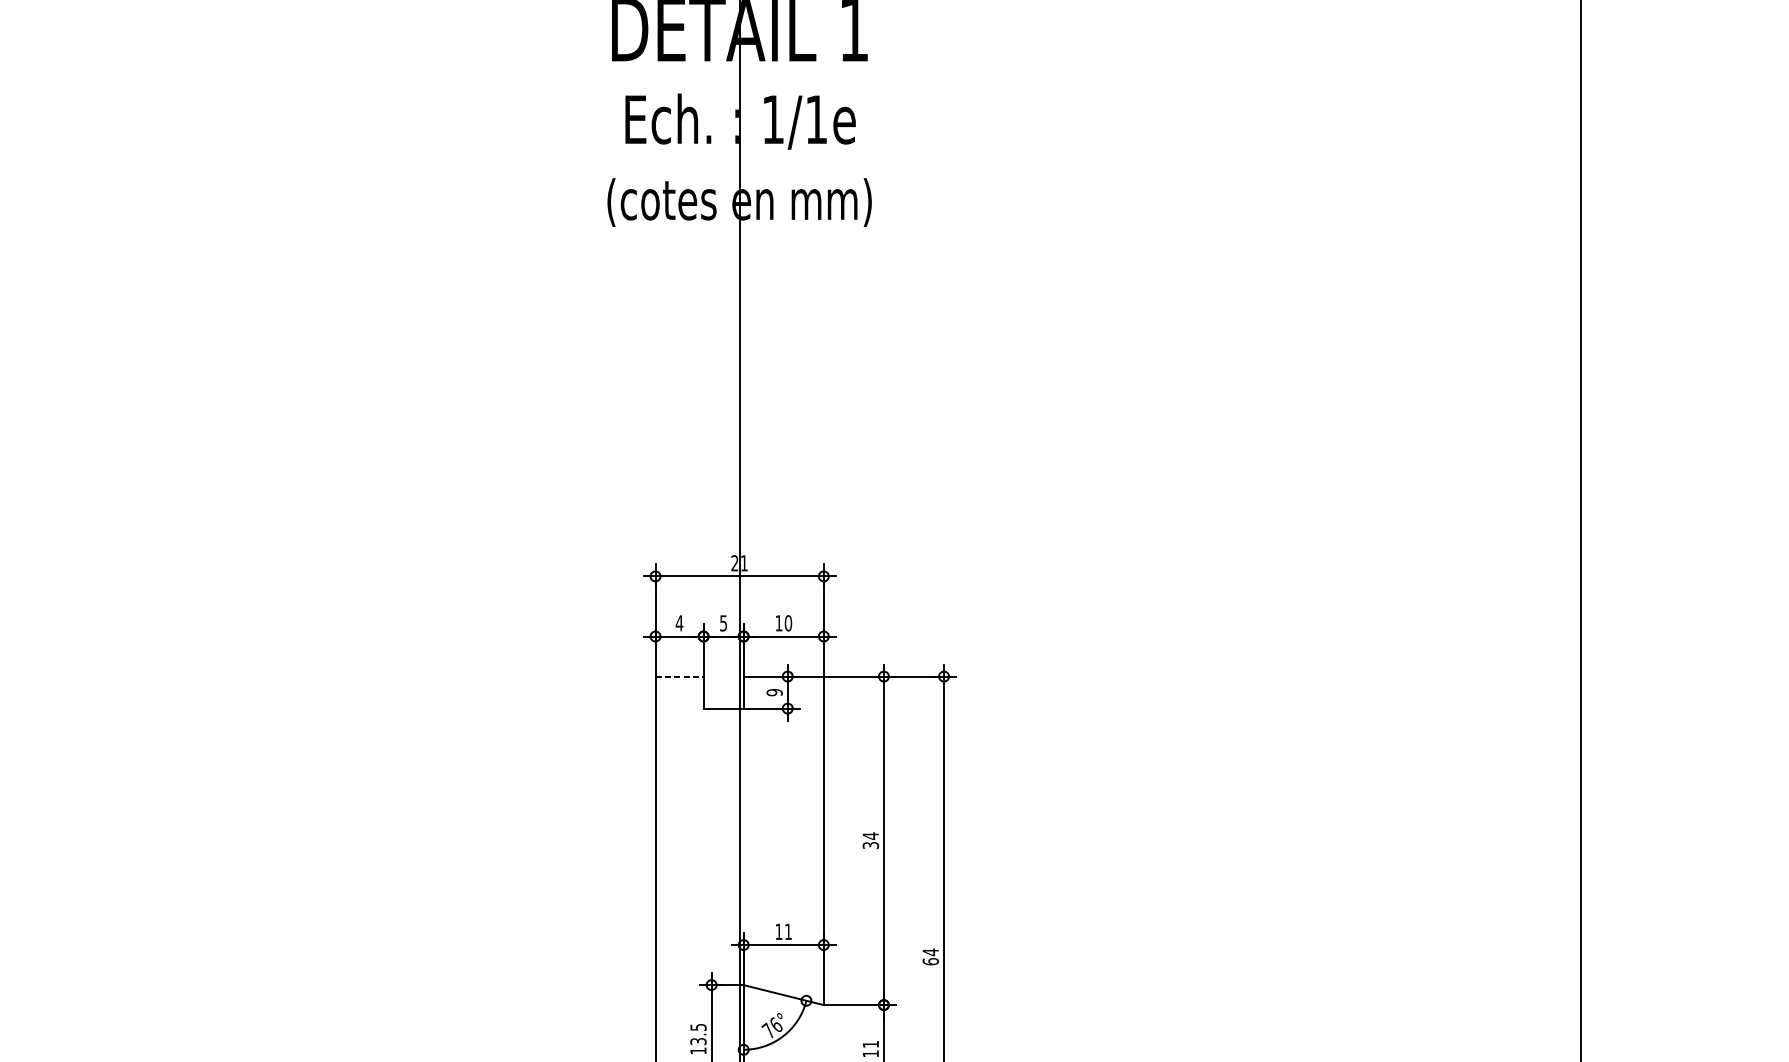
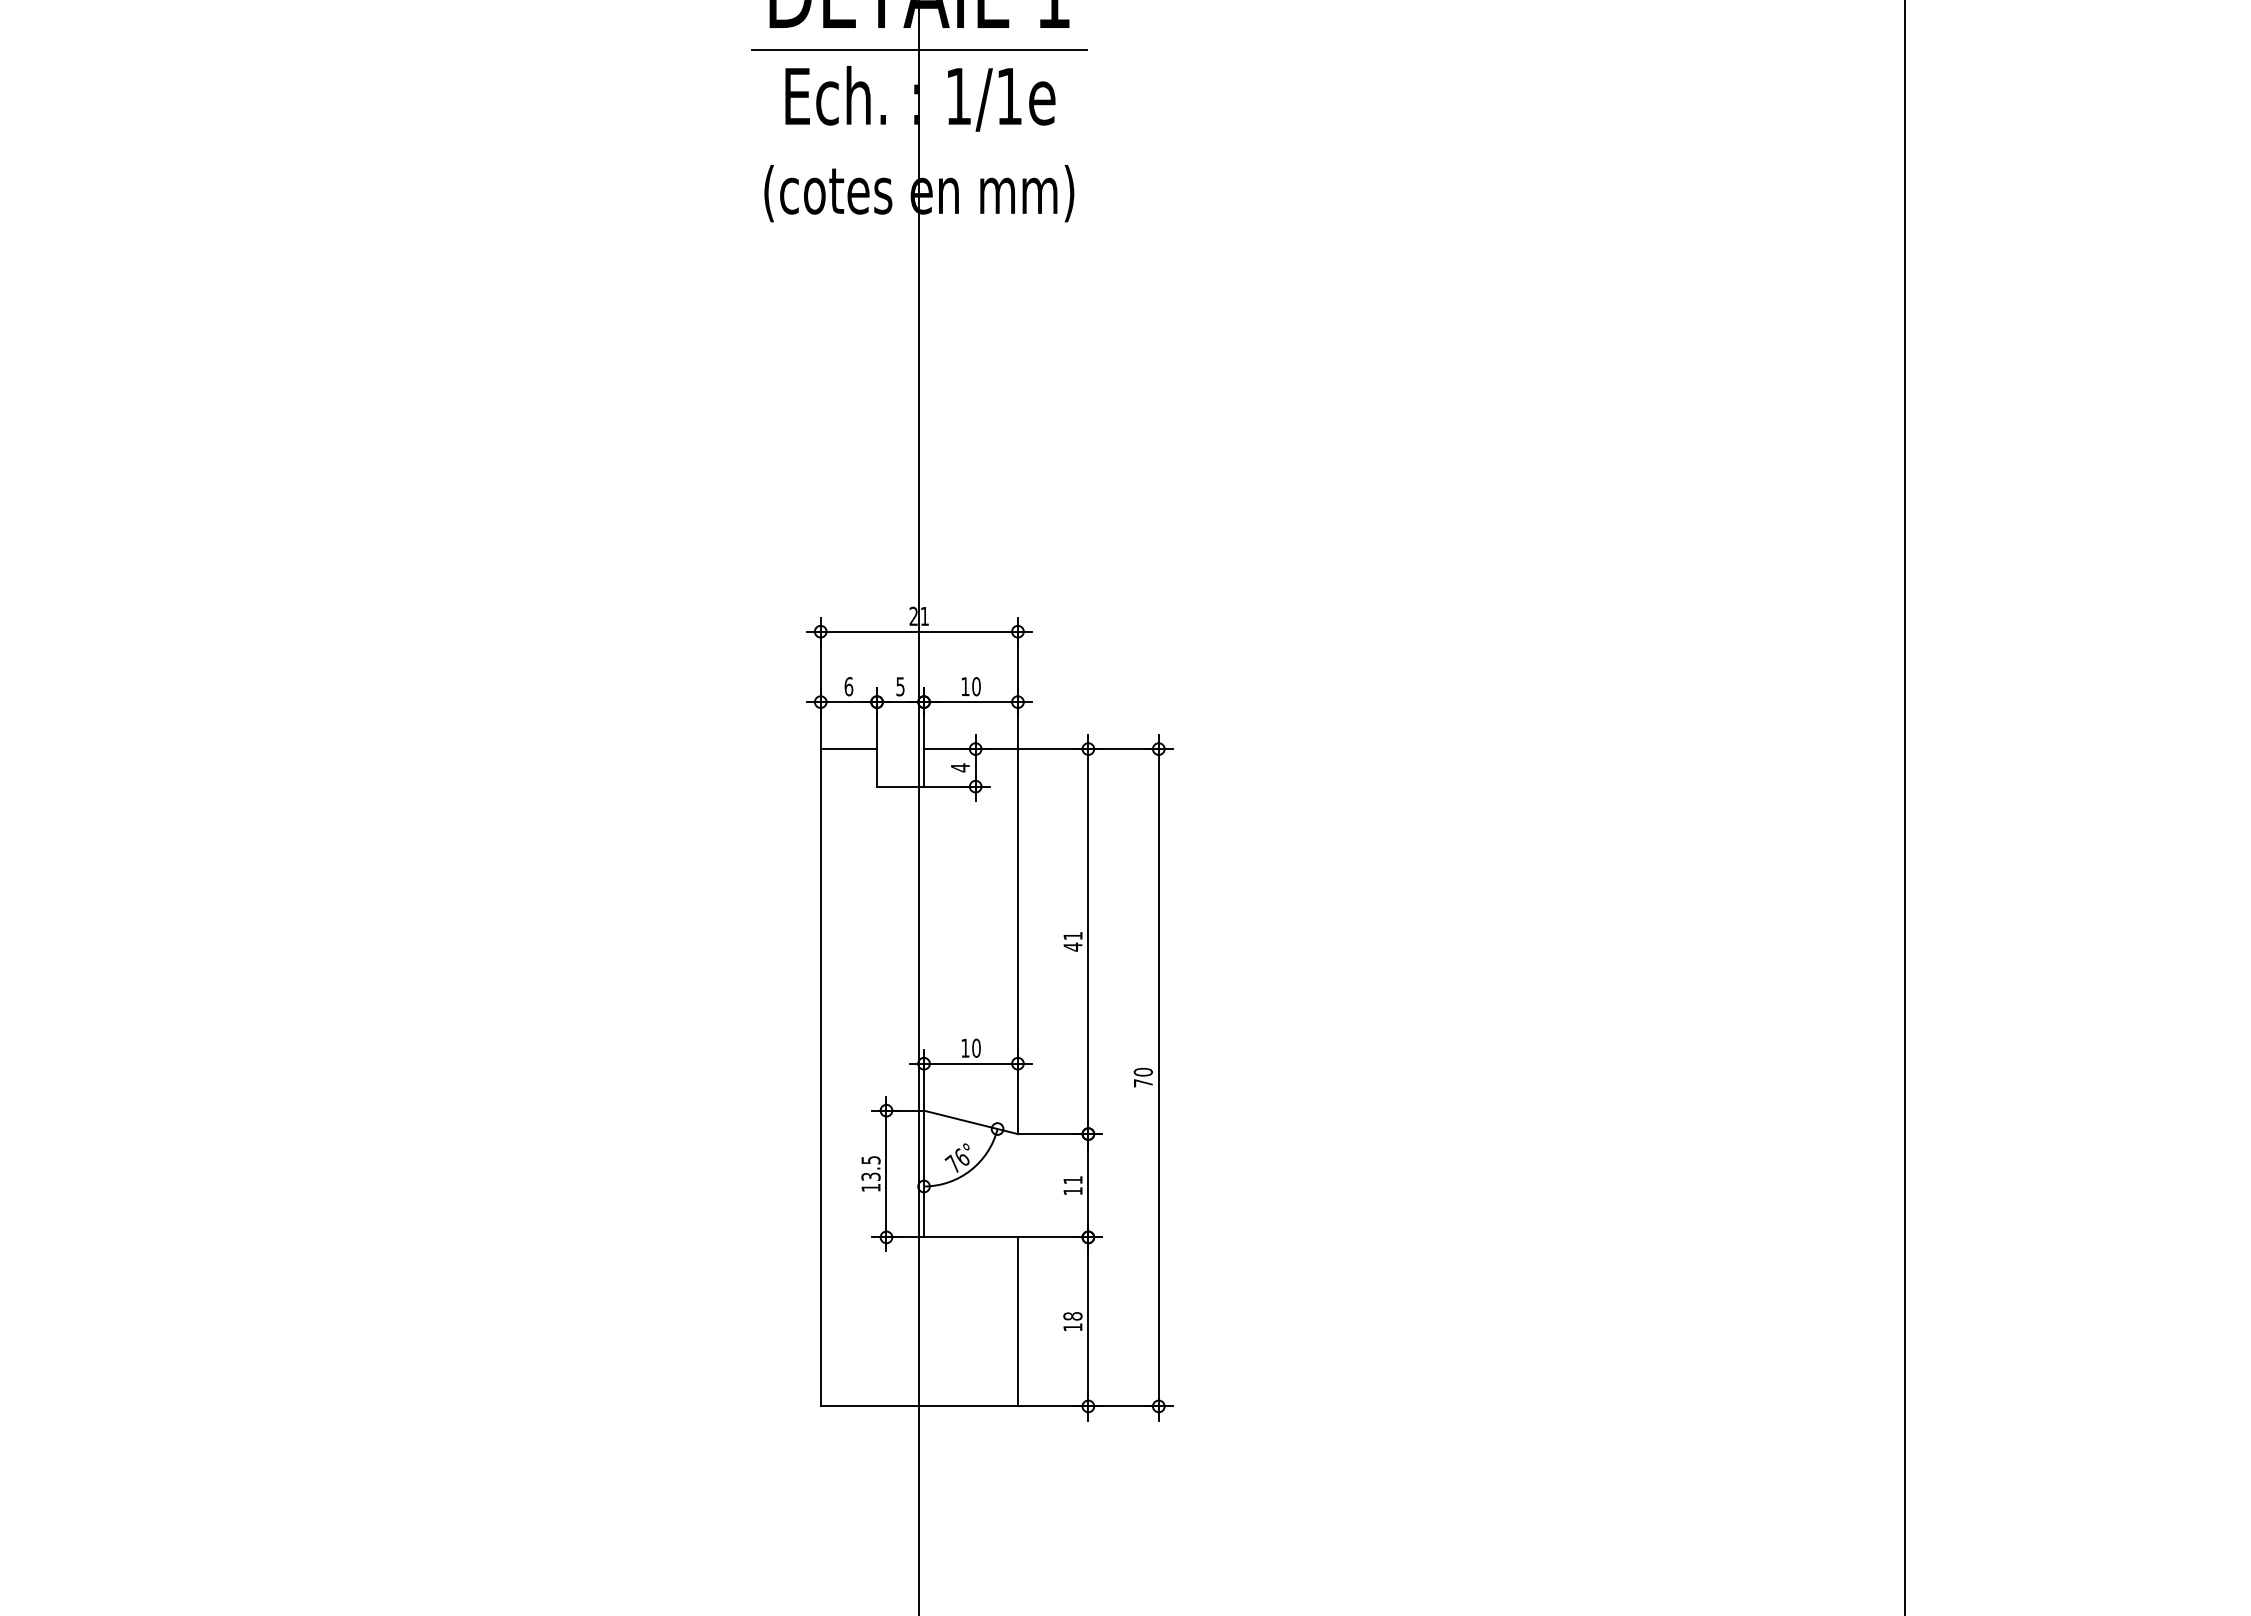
line: (739, 79) -> (919, 49), added
text: (679, 623) -> (848, 686), 4 -> 6
line: (680, 676) -> (849, 749), dashed -> solid
text: (774, 692) -> (960, 767), 9 -> 4
text: (870, 840) -> (1072, 941), 34 -> 41
text: (788, 931) -> (976, 1047), 11 -> 10
text: (930, 956) -> (1142, 1077), 64 -> 70

